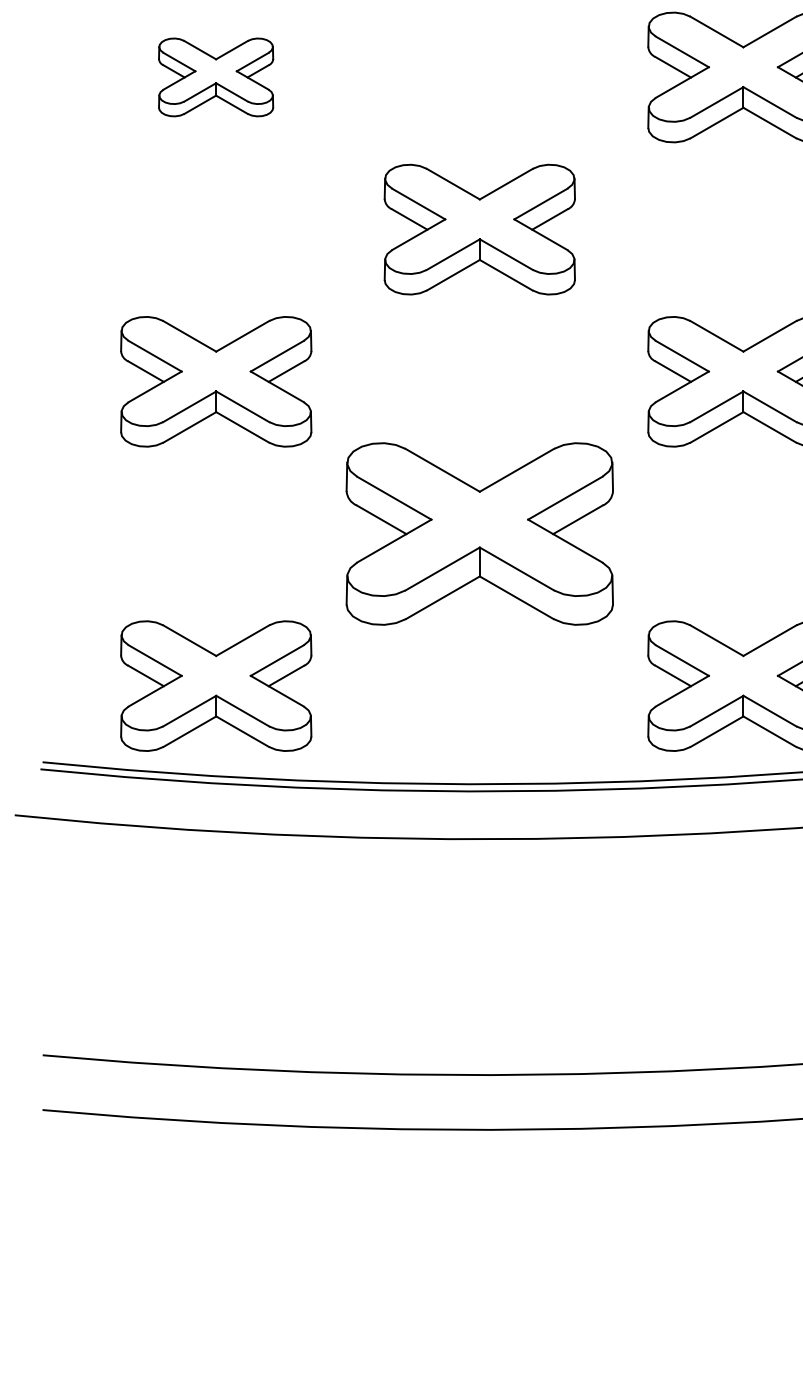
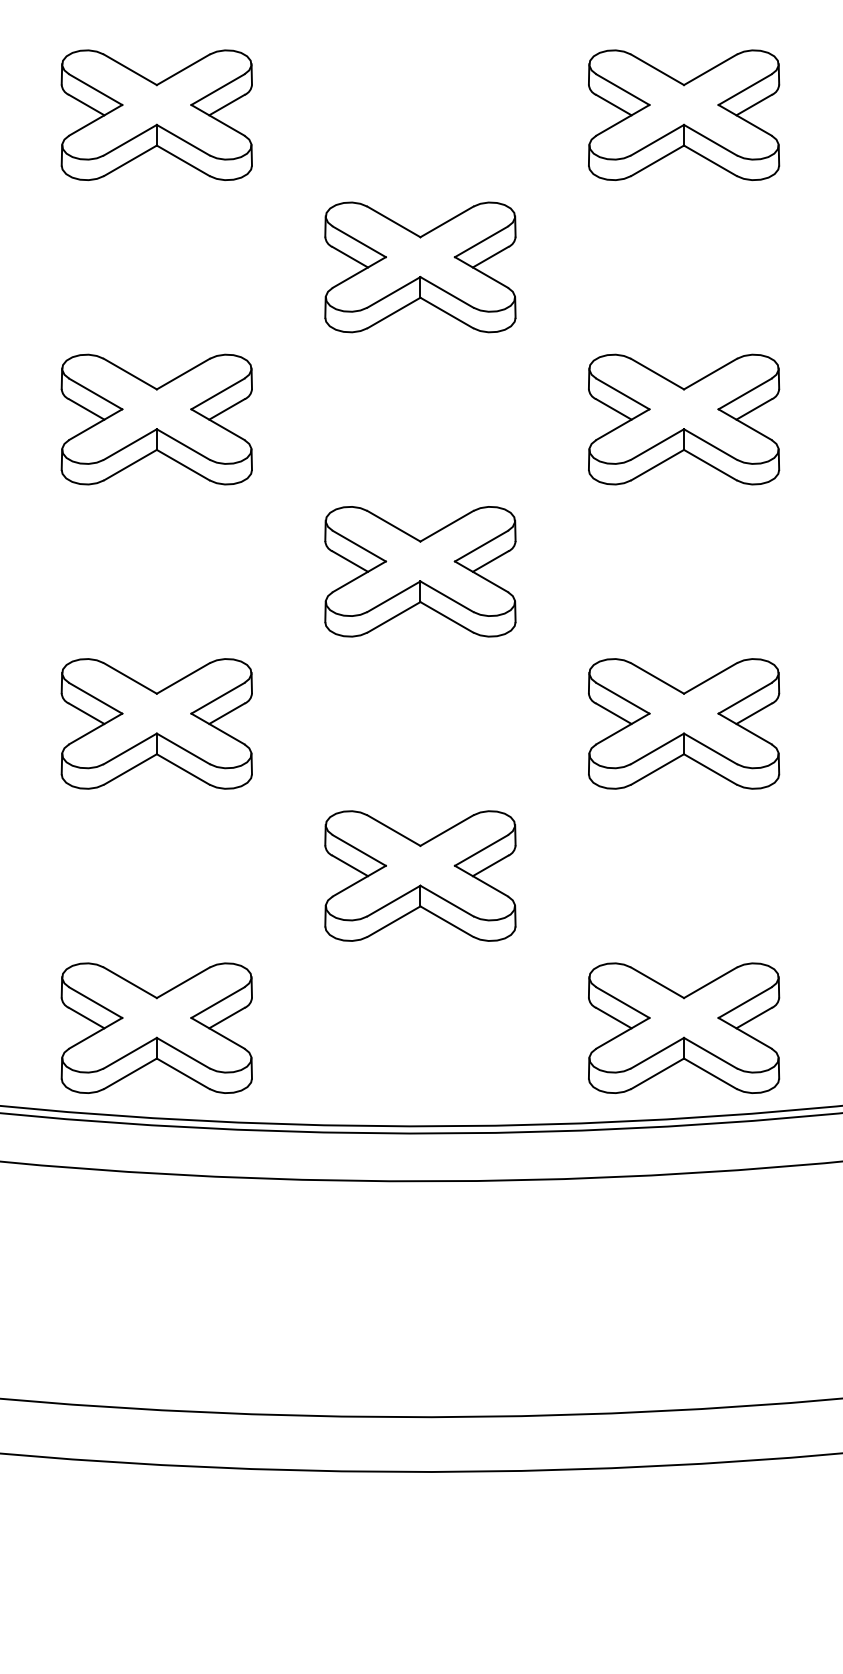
part: (215, 77) -> (156, 419), size x1.67
part: (479, 533) -> (420, 875), size x0.71

